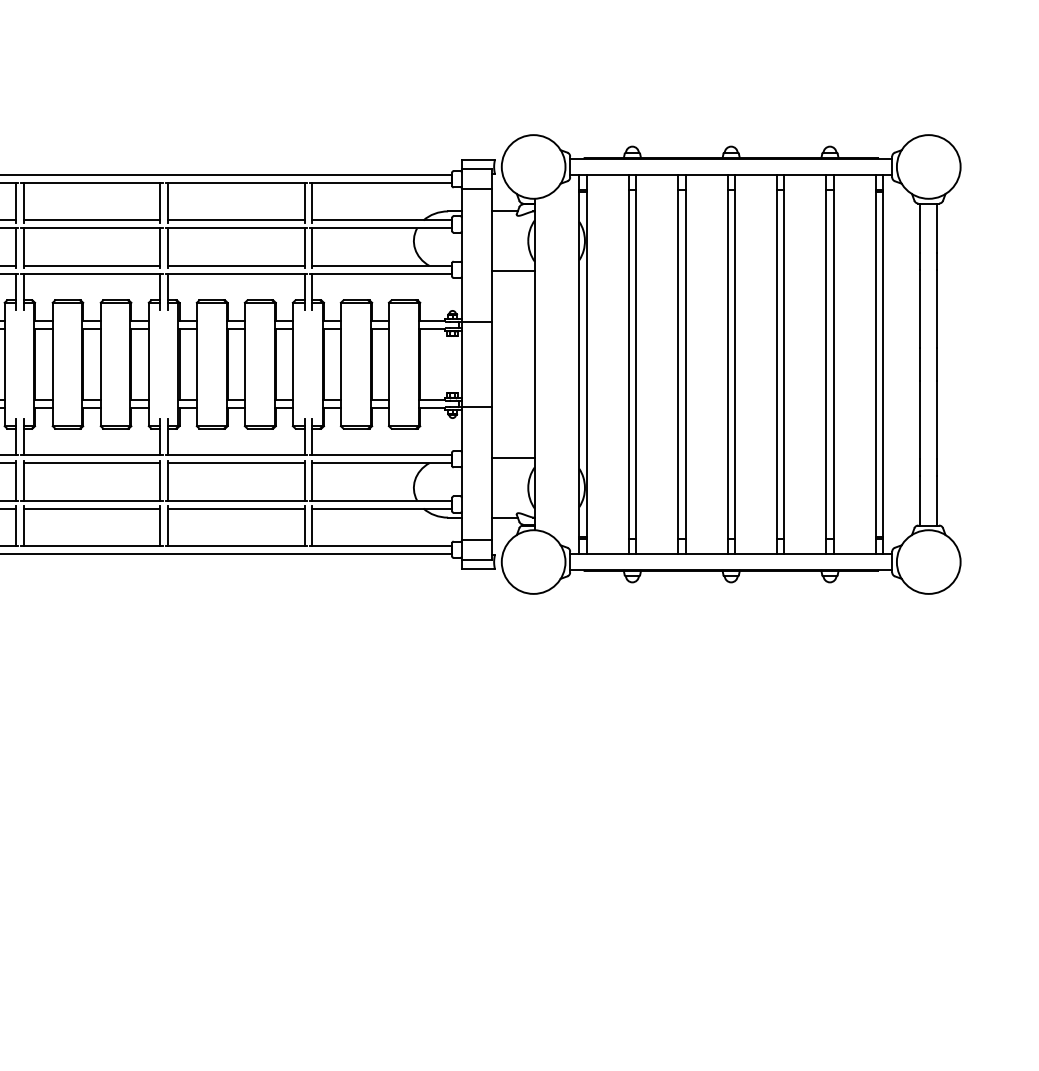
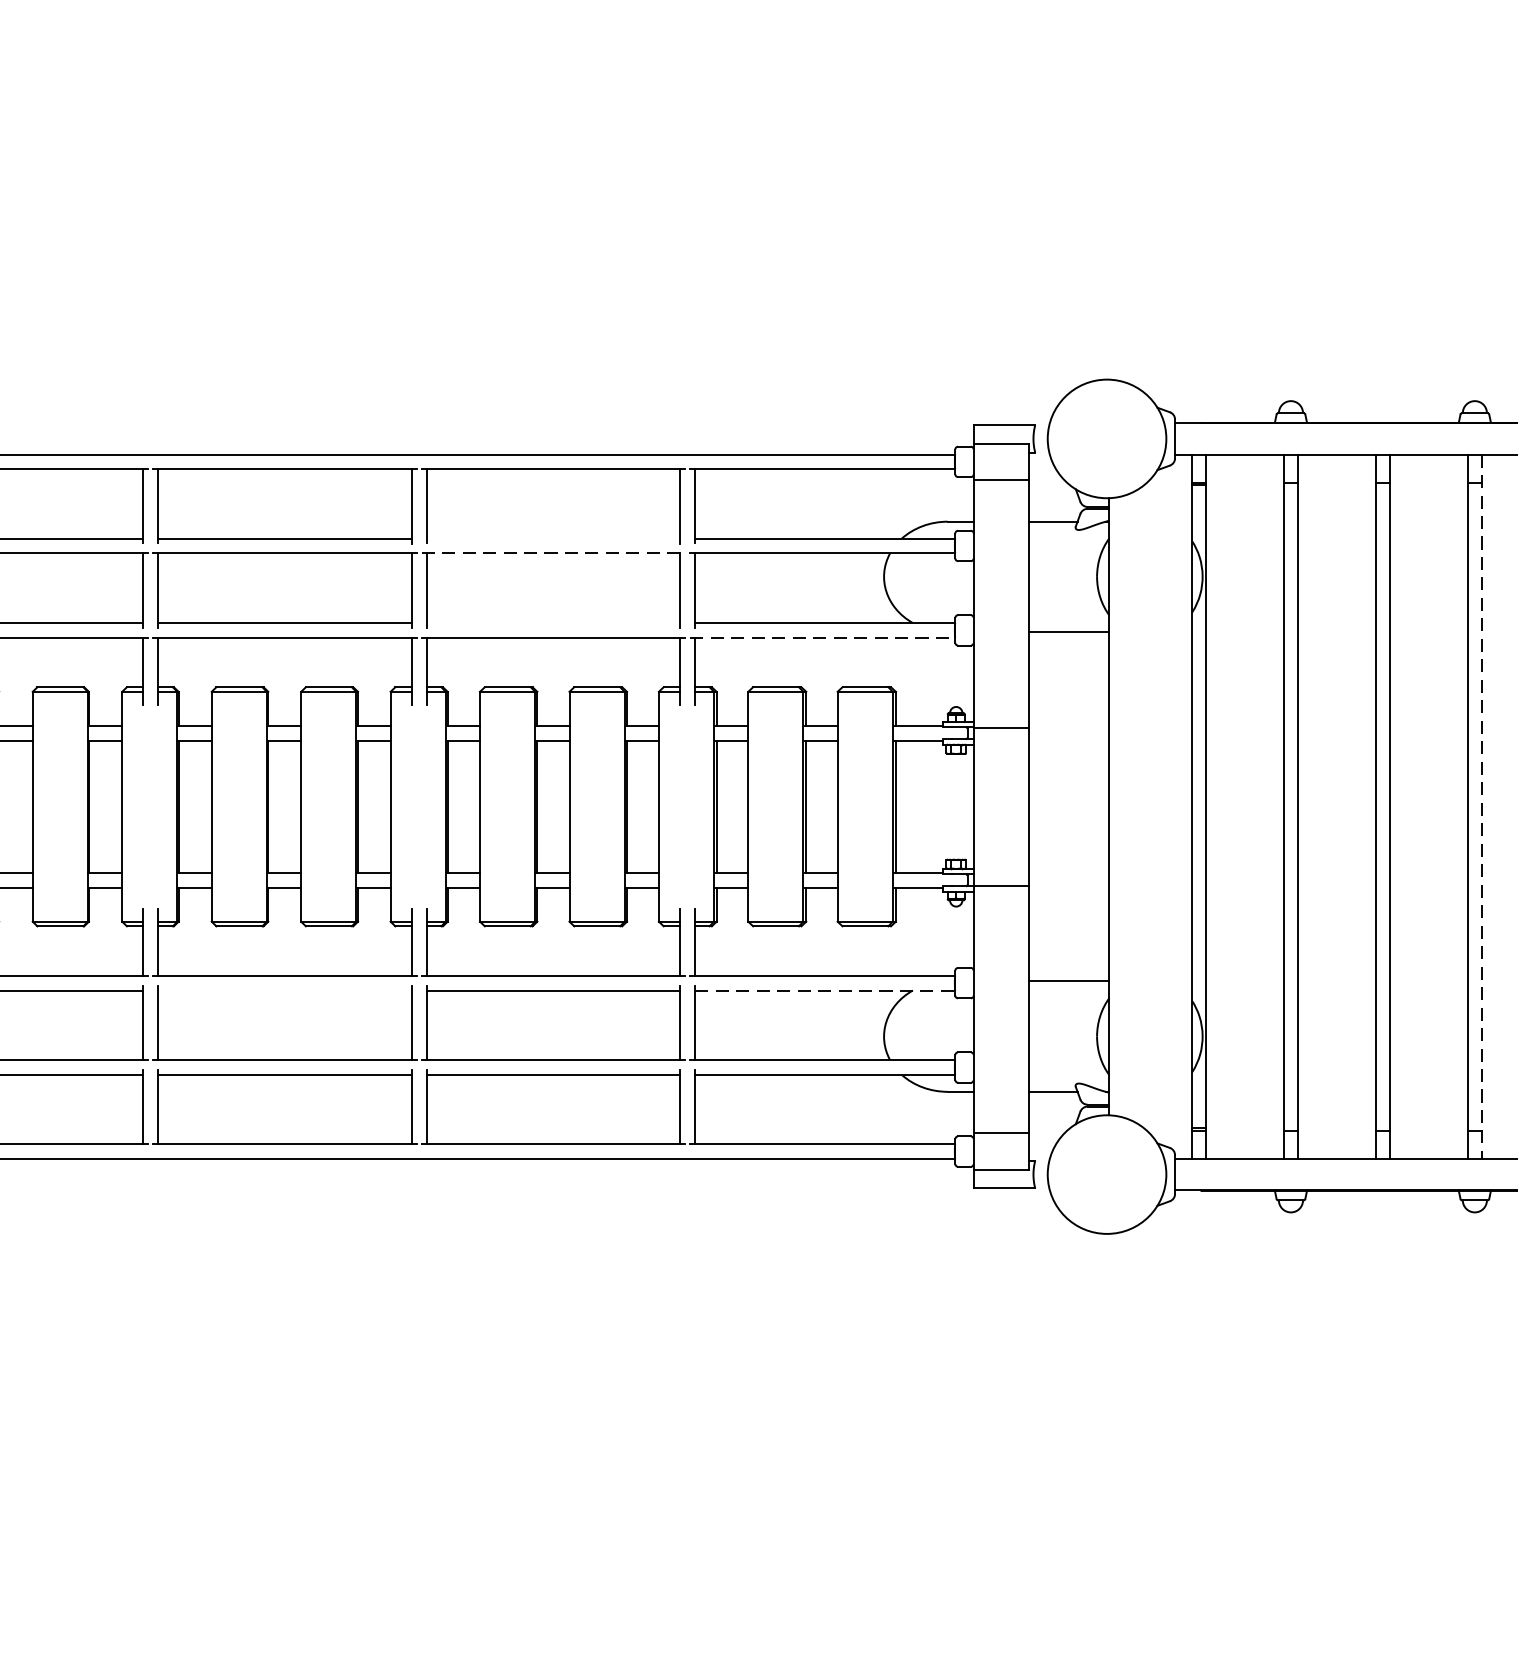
line: (236, 220) -> (553, 538), removed
line: (236, 228) -> (553, 553), solid -> dashed
line: (236, 265) -> (553, 622), removed
line: (381, 273) -> (823, 637), solid -> dashed
line: (734, 365) -> (1481, 808), solid -> dashed
line: (91, 463) -> (283, 991), removed
line: (382, 463) -> (825, 991), solid -> dashed

